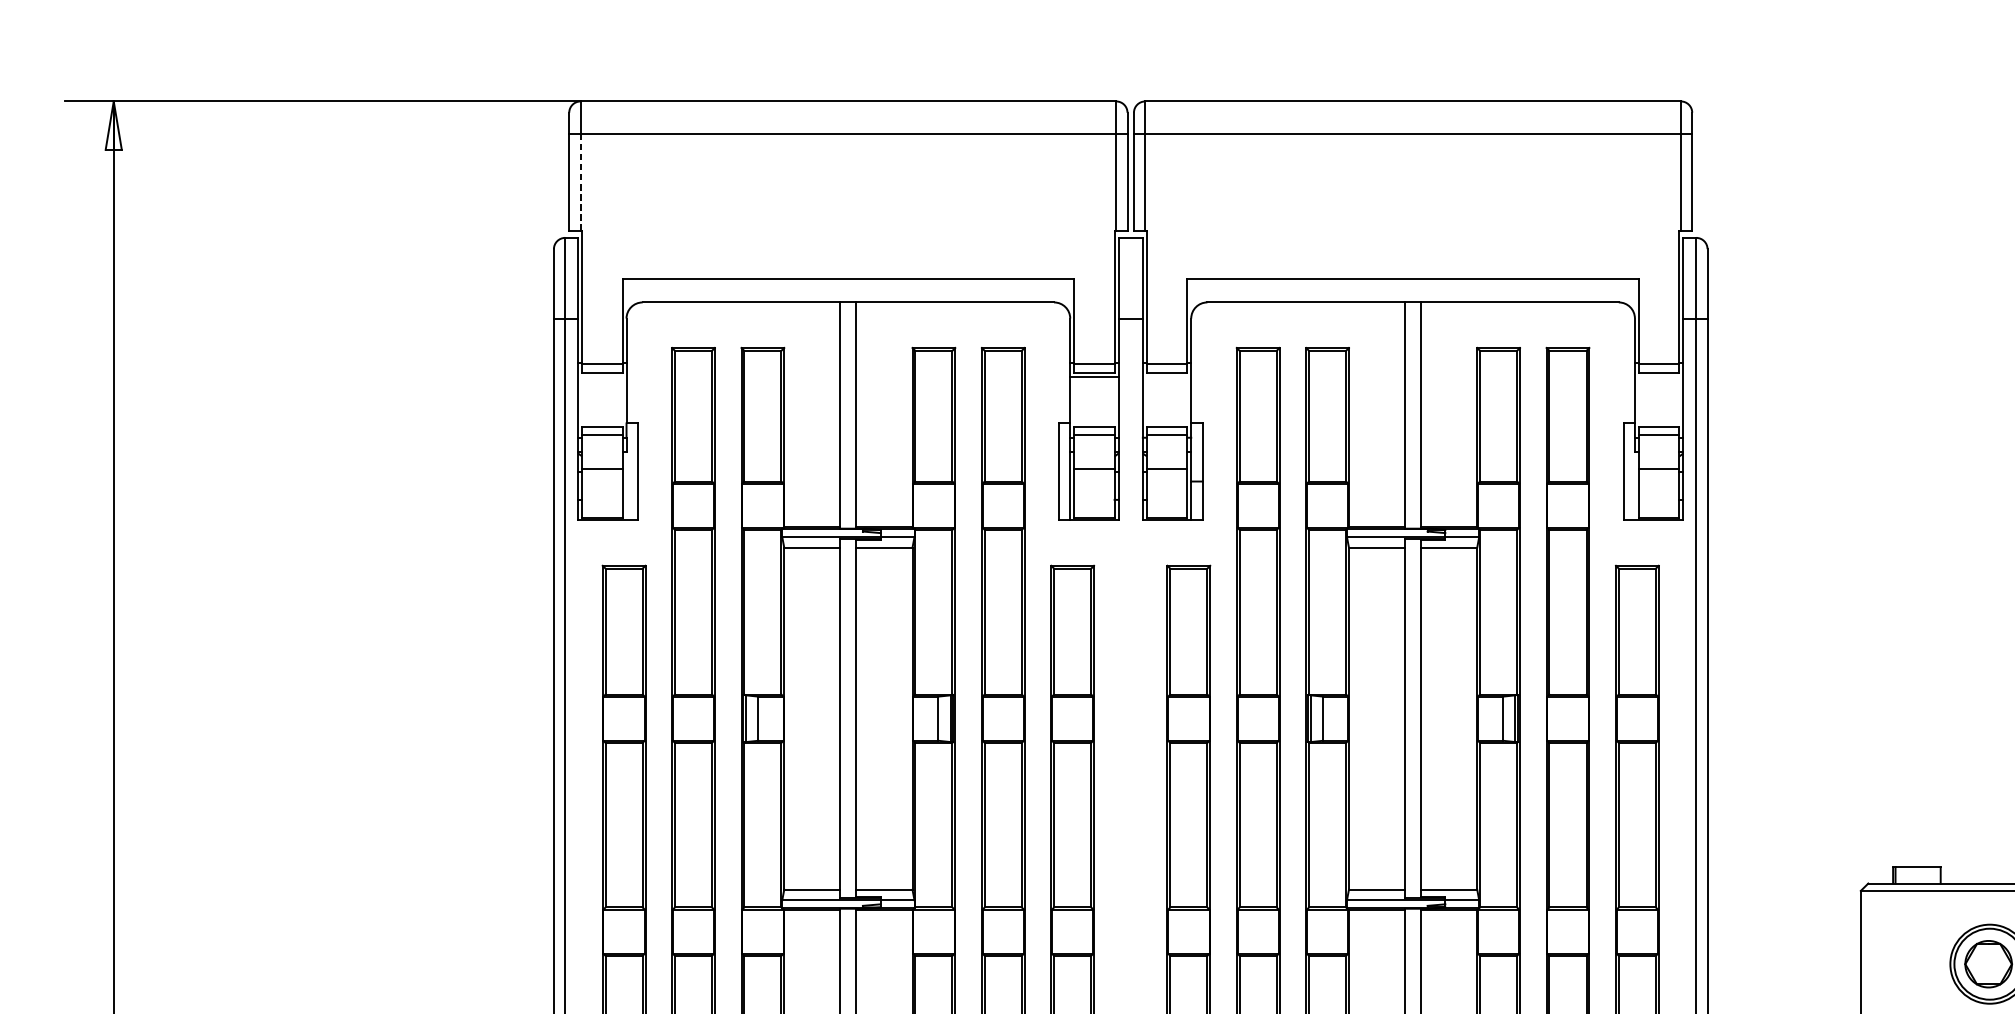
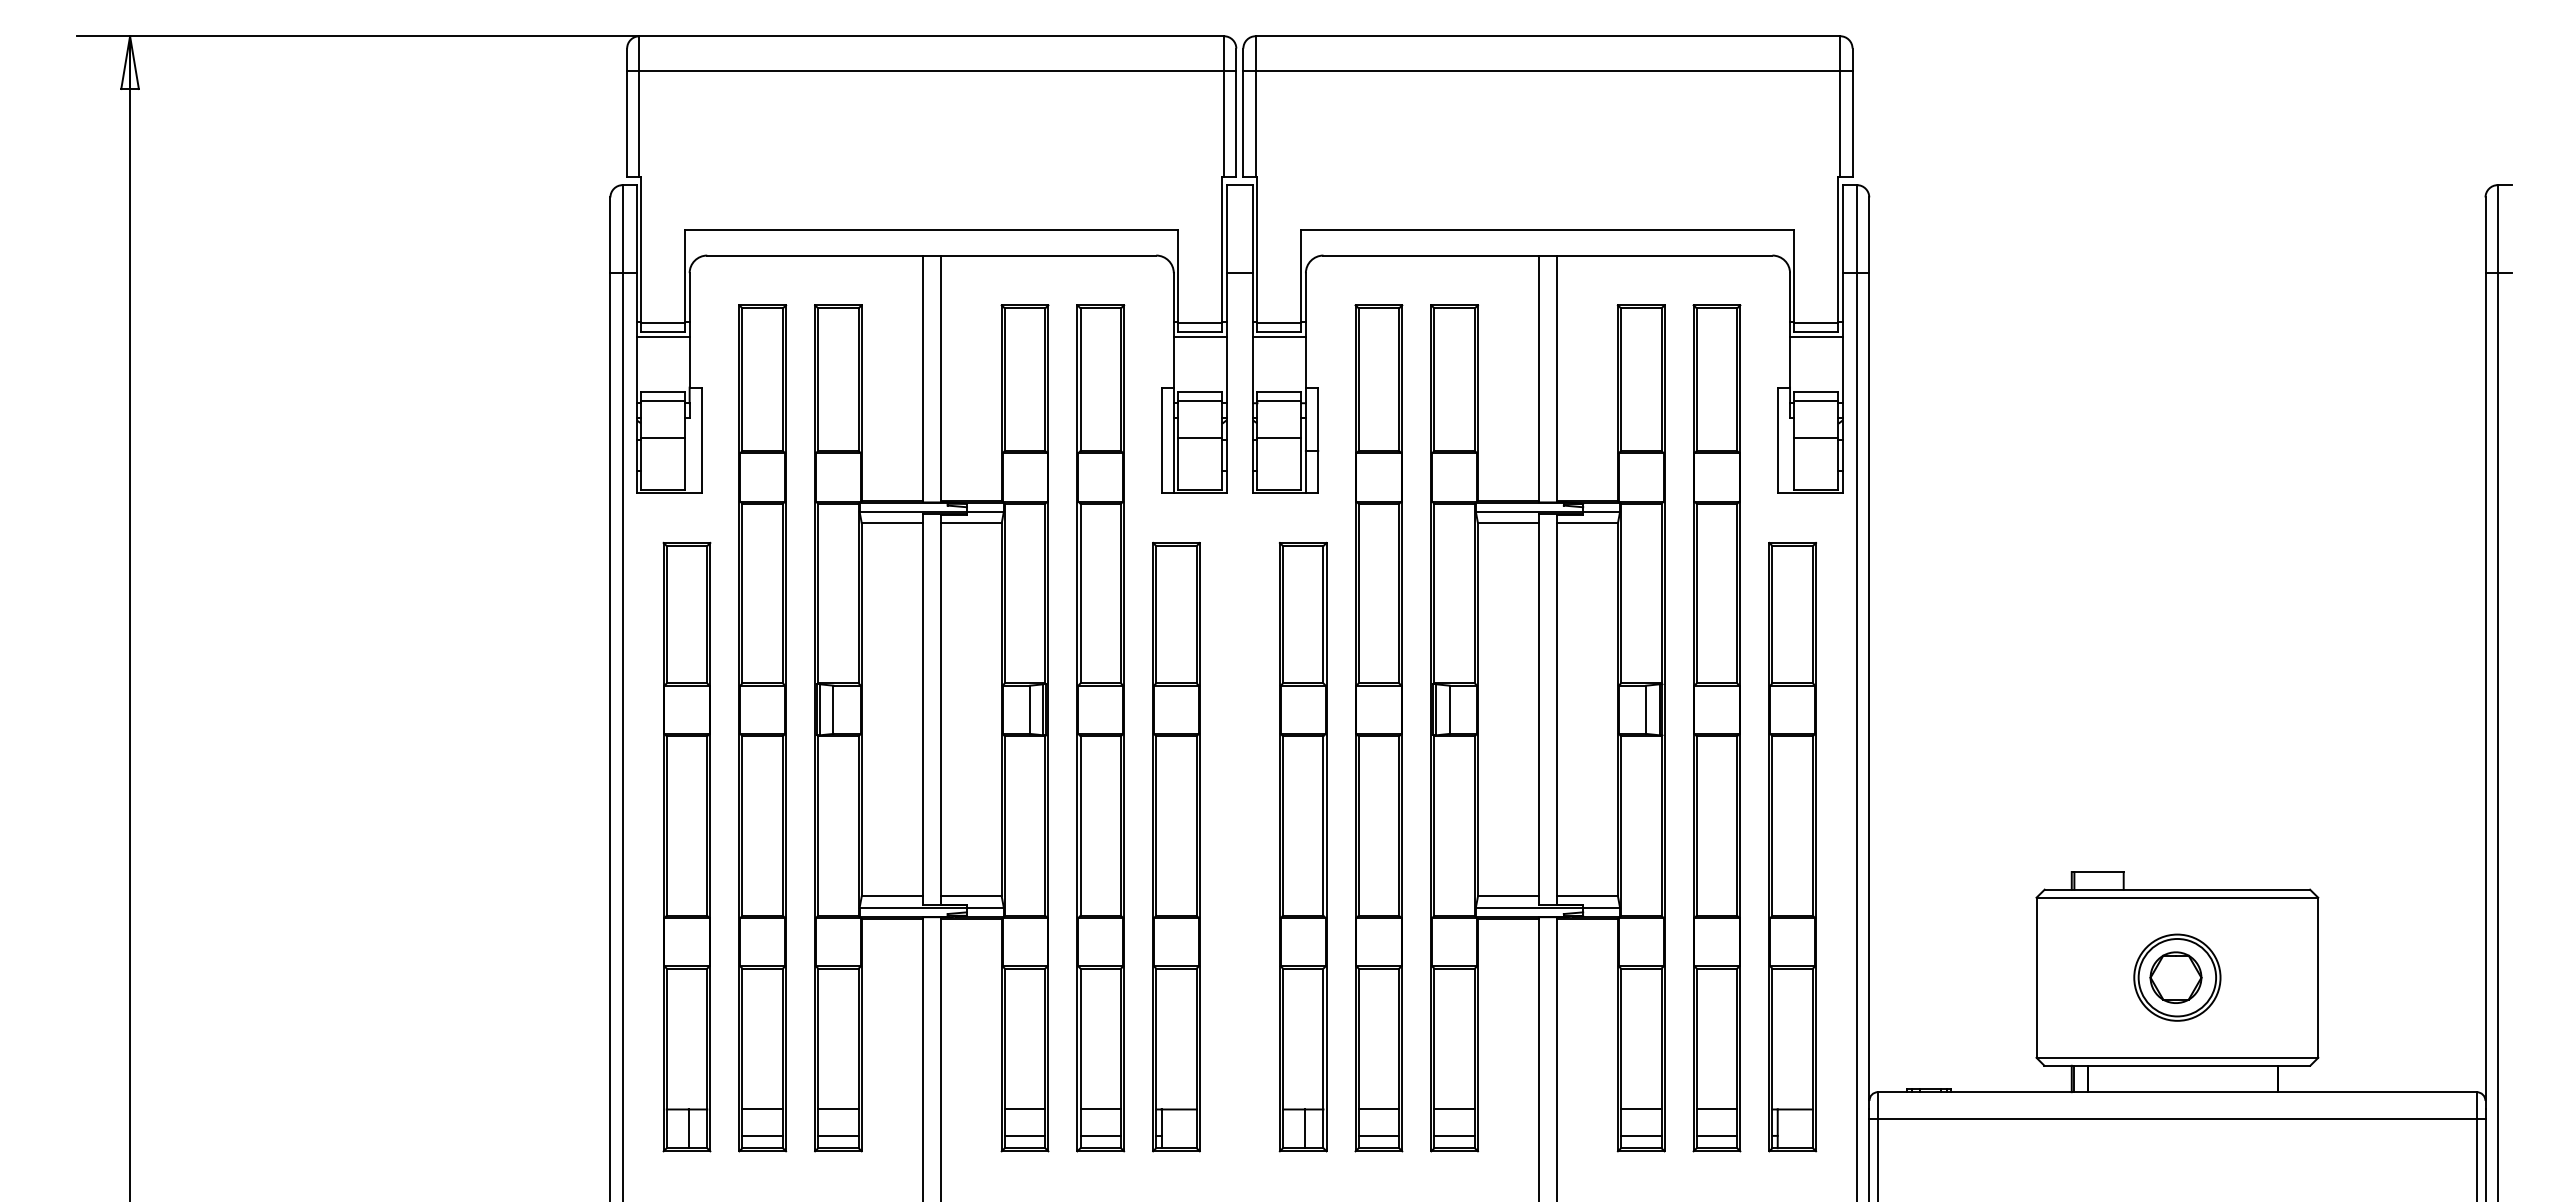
line: (580, 182) -> (639, 124), dashed -> solid
line: (601, 376) -> (662, 336), added
line: (1167, 376) -> (1279, 336), added
line: (1659, 376) -> (1816, 336), added

